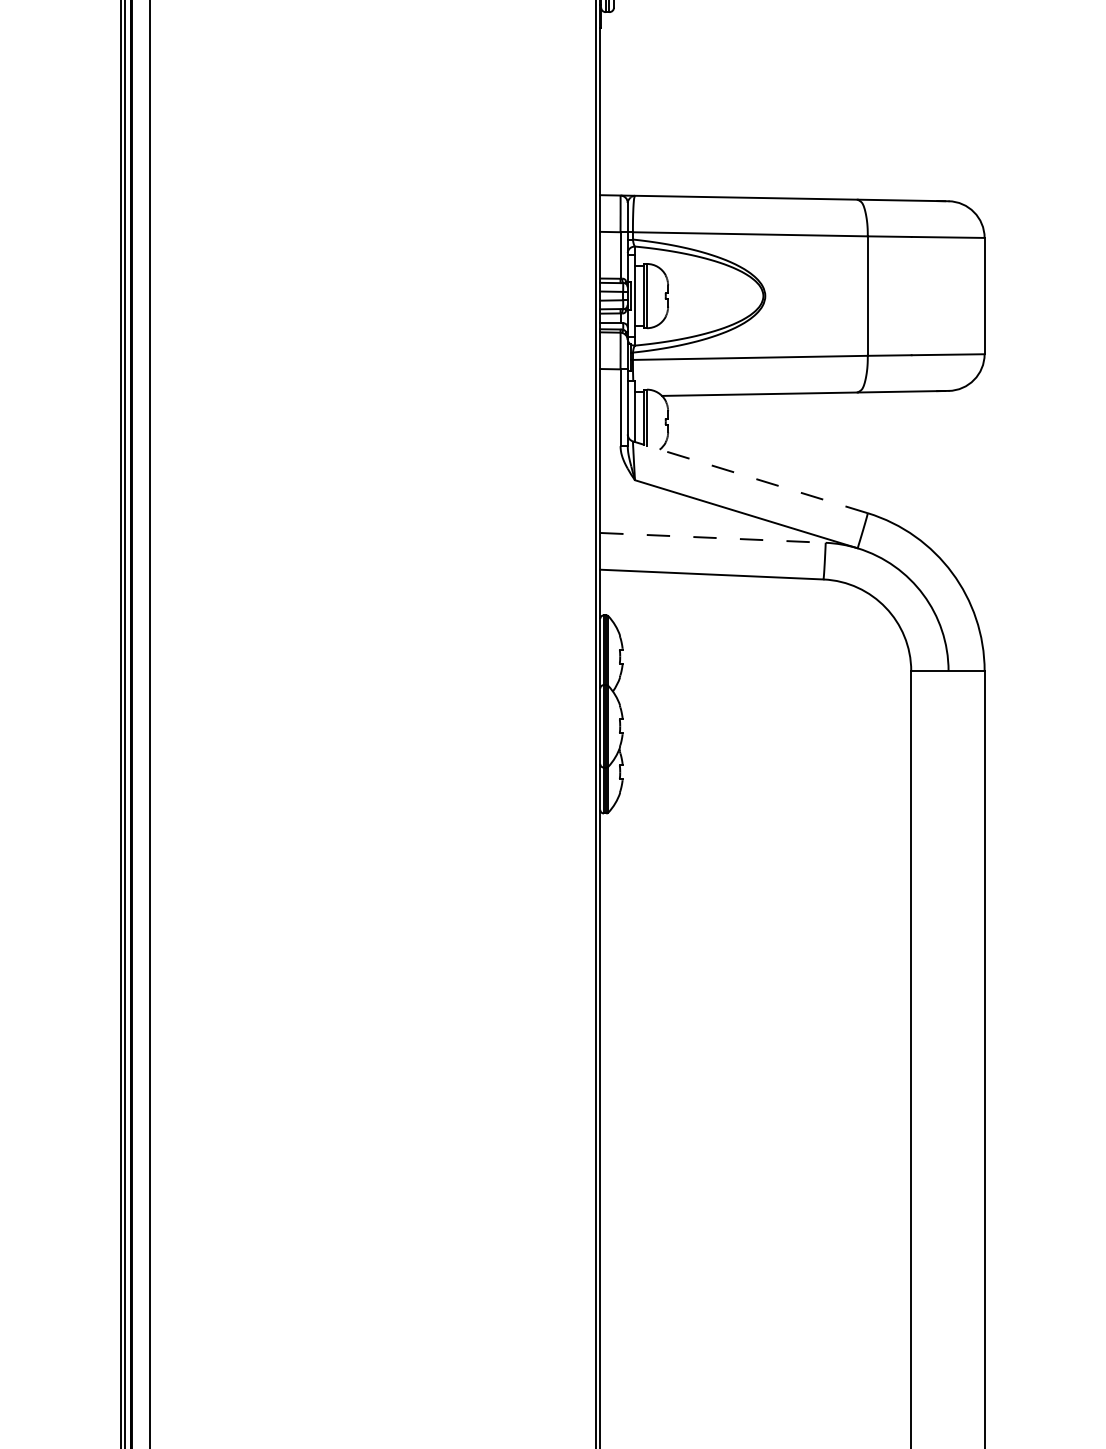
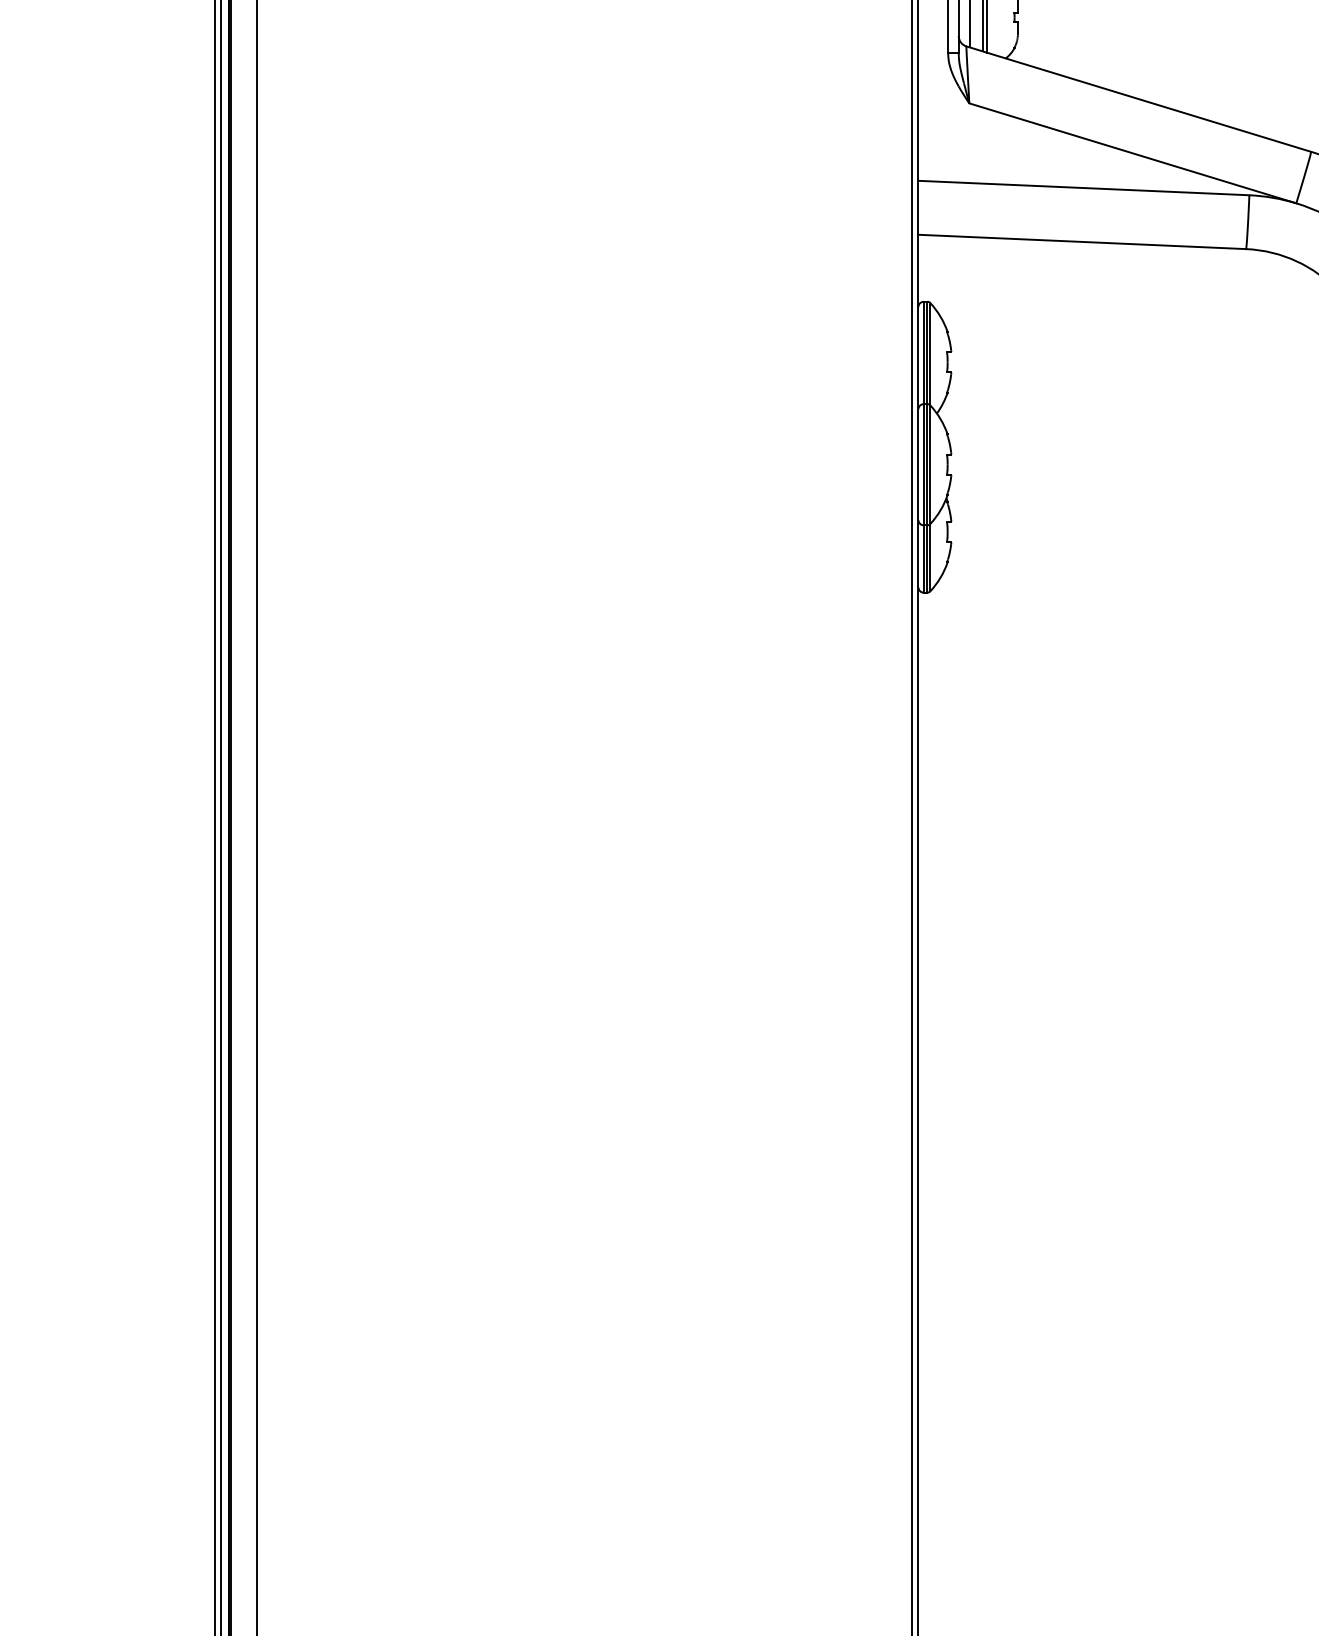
line: (750, 477) -> (1138, 99), dashed -> solid
line: (712, 537) -> (1083, 187), dashed -> solid

